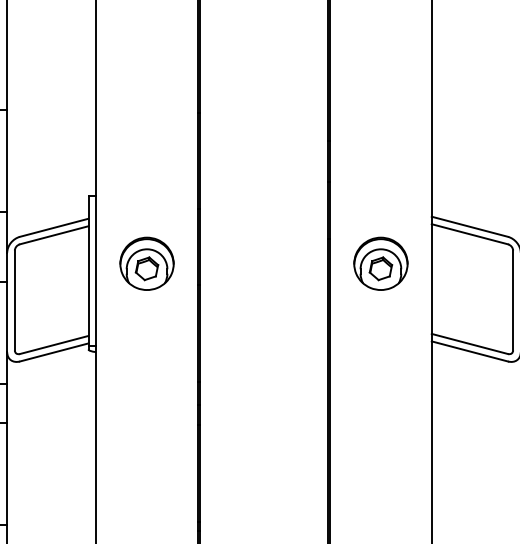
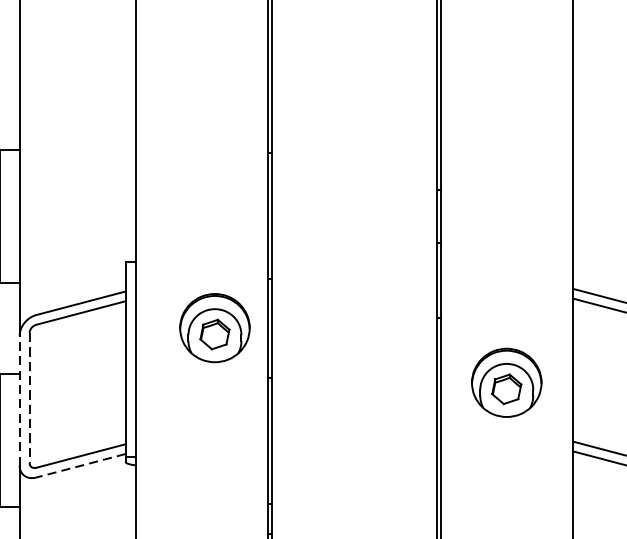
part: (146, 263) -> (214, 327), moved
part: (380, 263) -> (506, 382), moved
line: (14, 300) -> (29, 398), solid -> dashed
line: (7, 302) -> (20, 400), solid -> dashed
line: (53, 352) -> (79, 465), solid -> dashed

